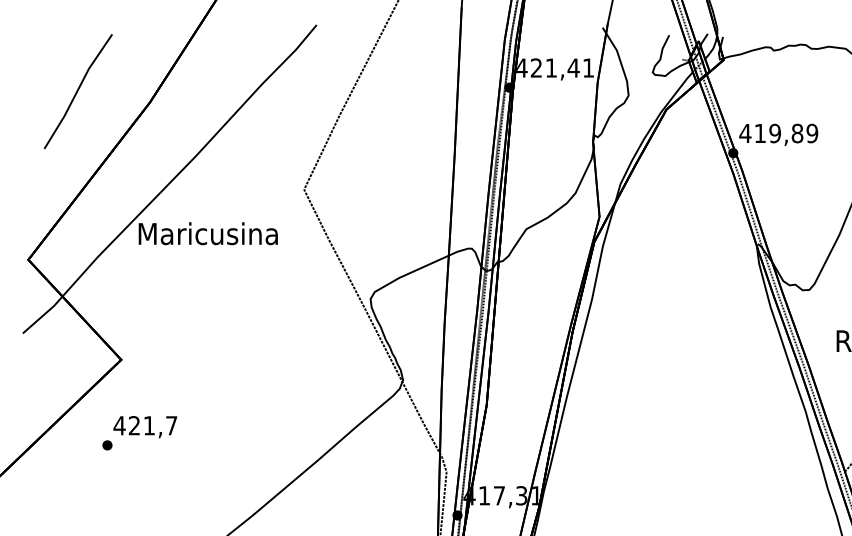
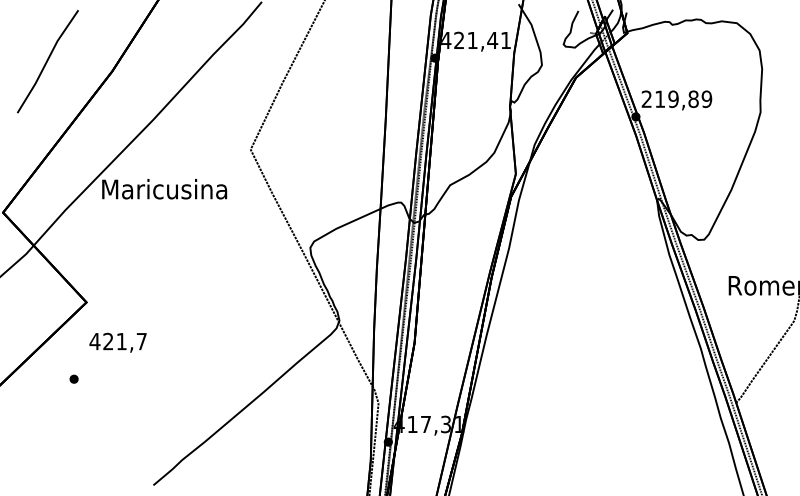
text: (745, 132) -> (646, 98), 419,89 -> 219,89
text: (144, 426) -> (117, 342), moved

